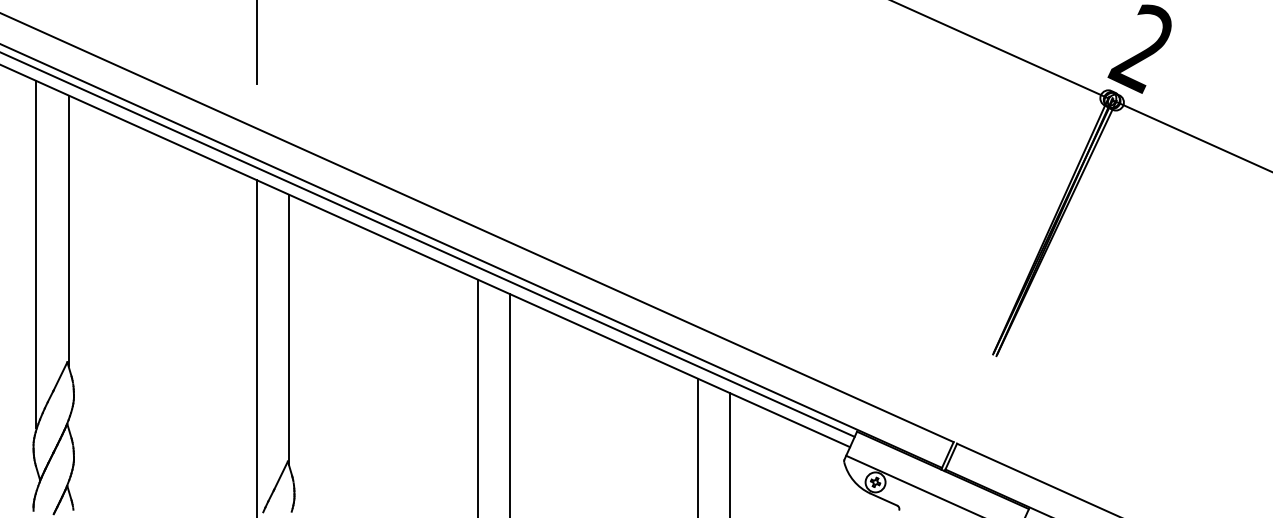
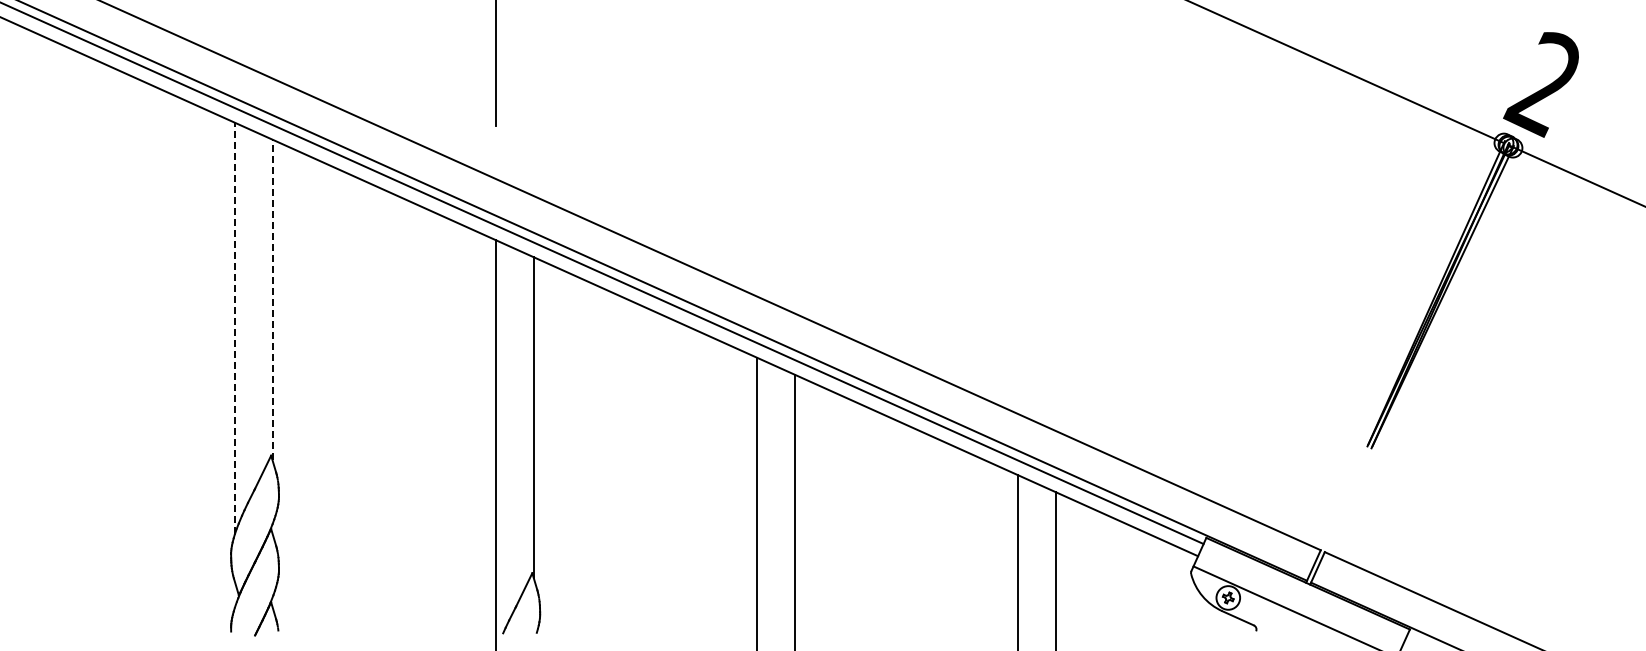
line: (68, 230) -> (272, 299), solid -> dashed
line: (36, 254) -> (234, 327), solid -> dashed

